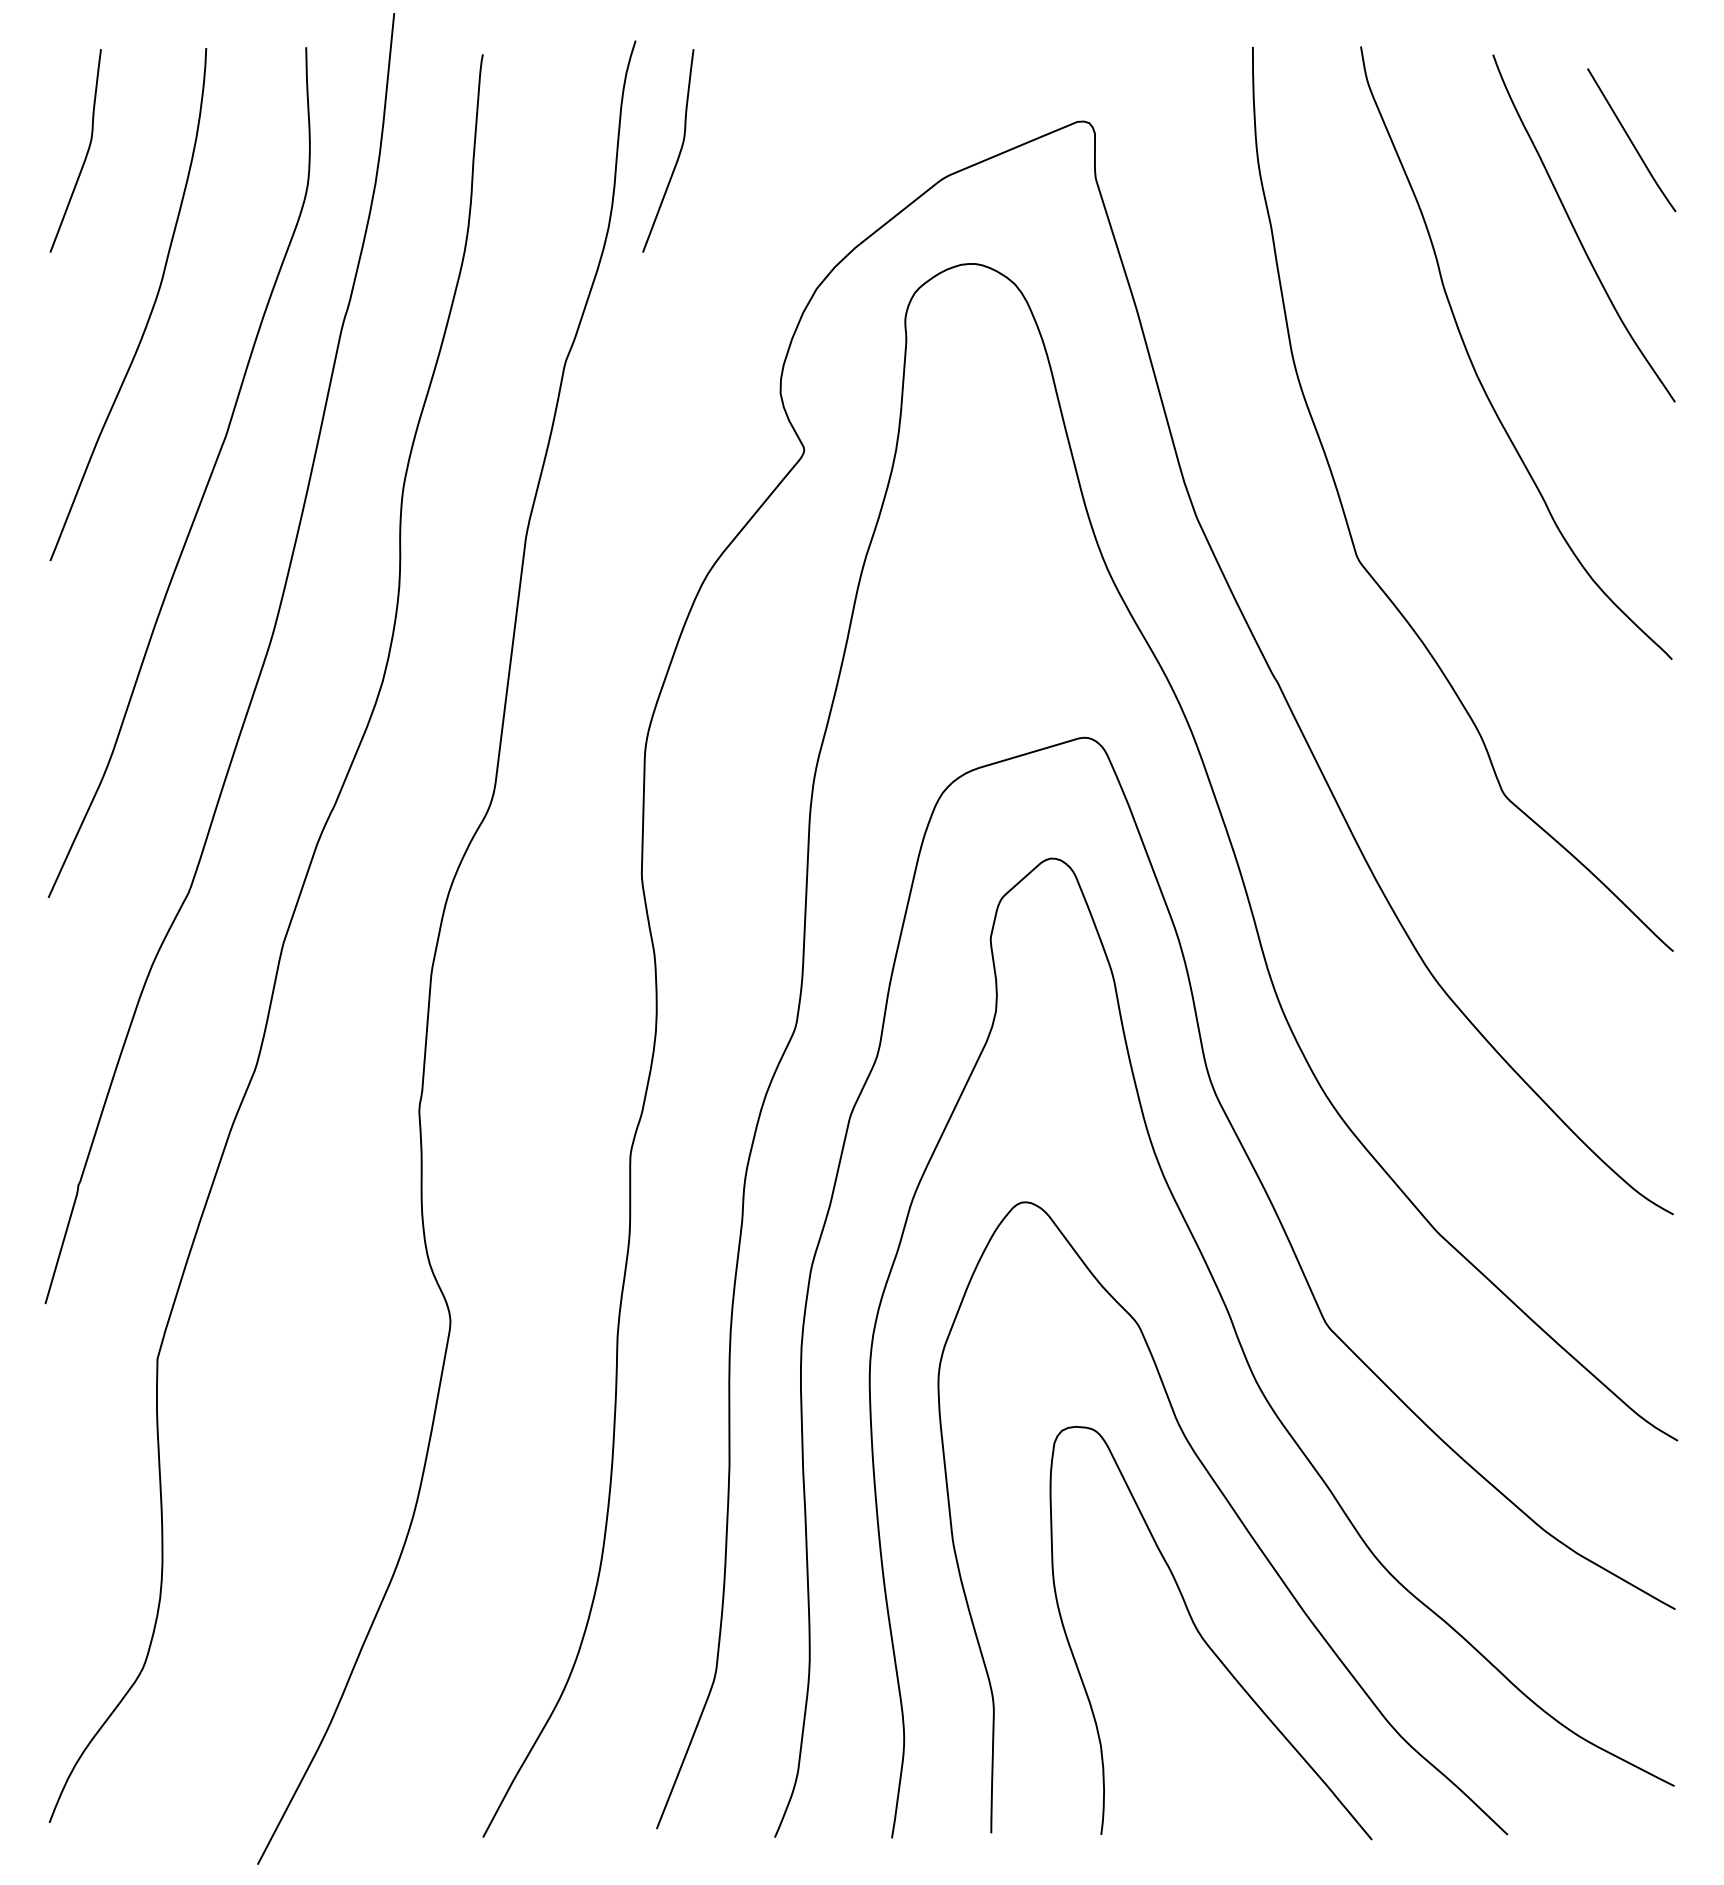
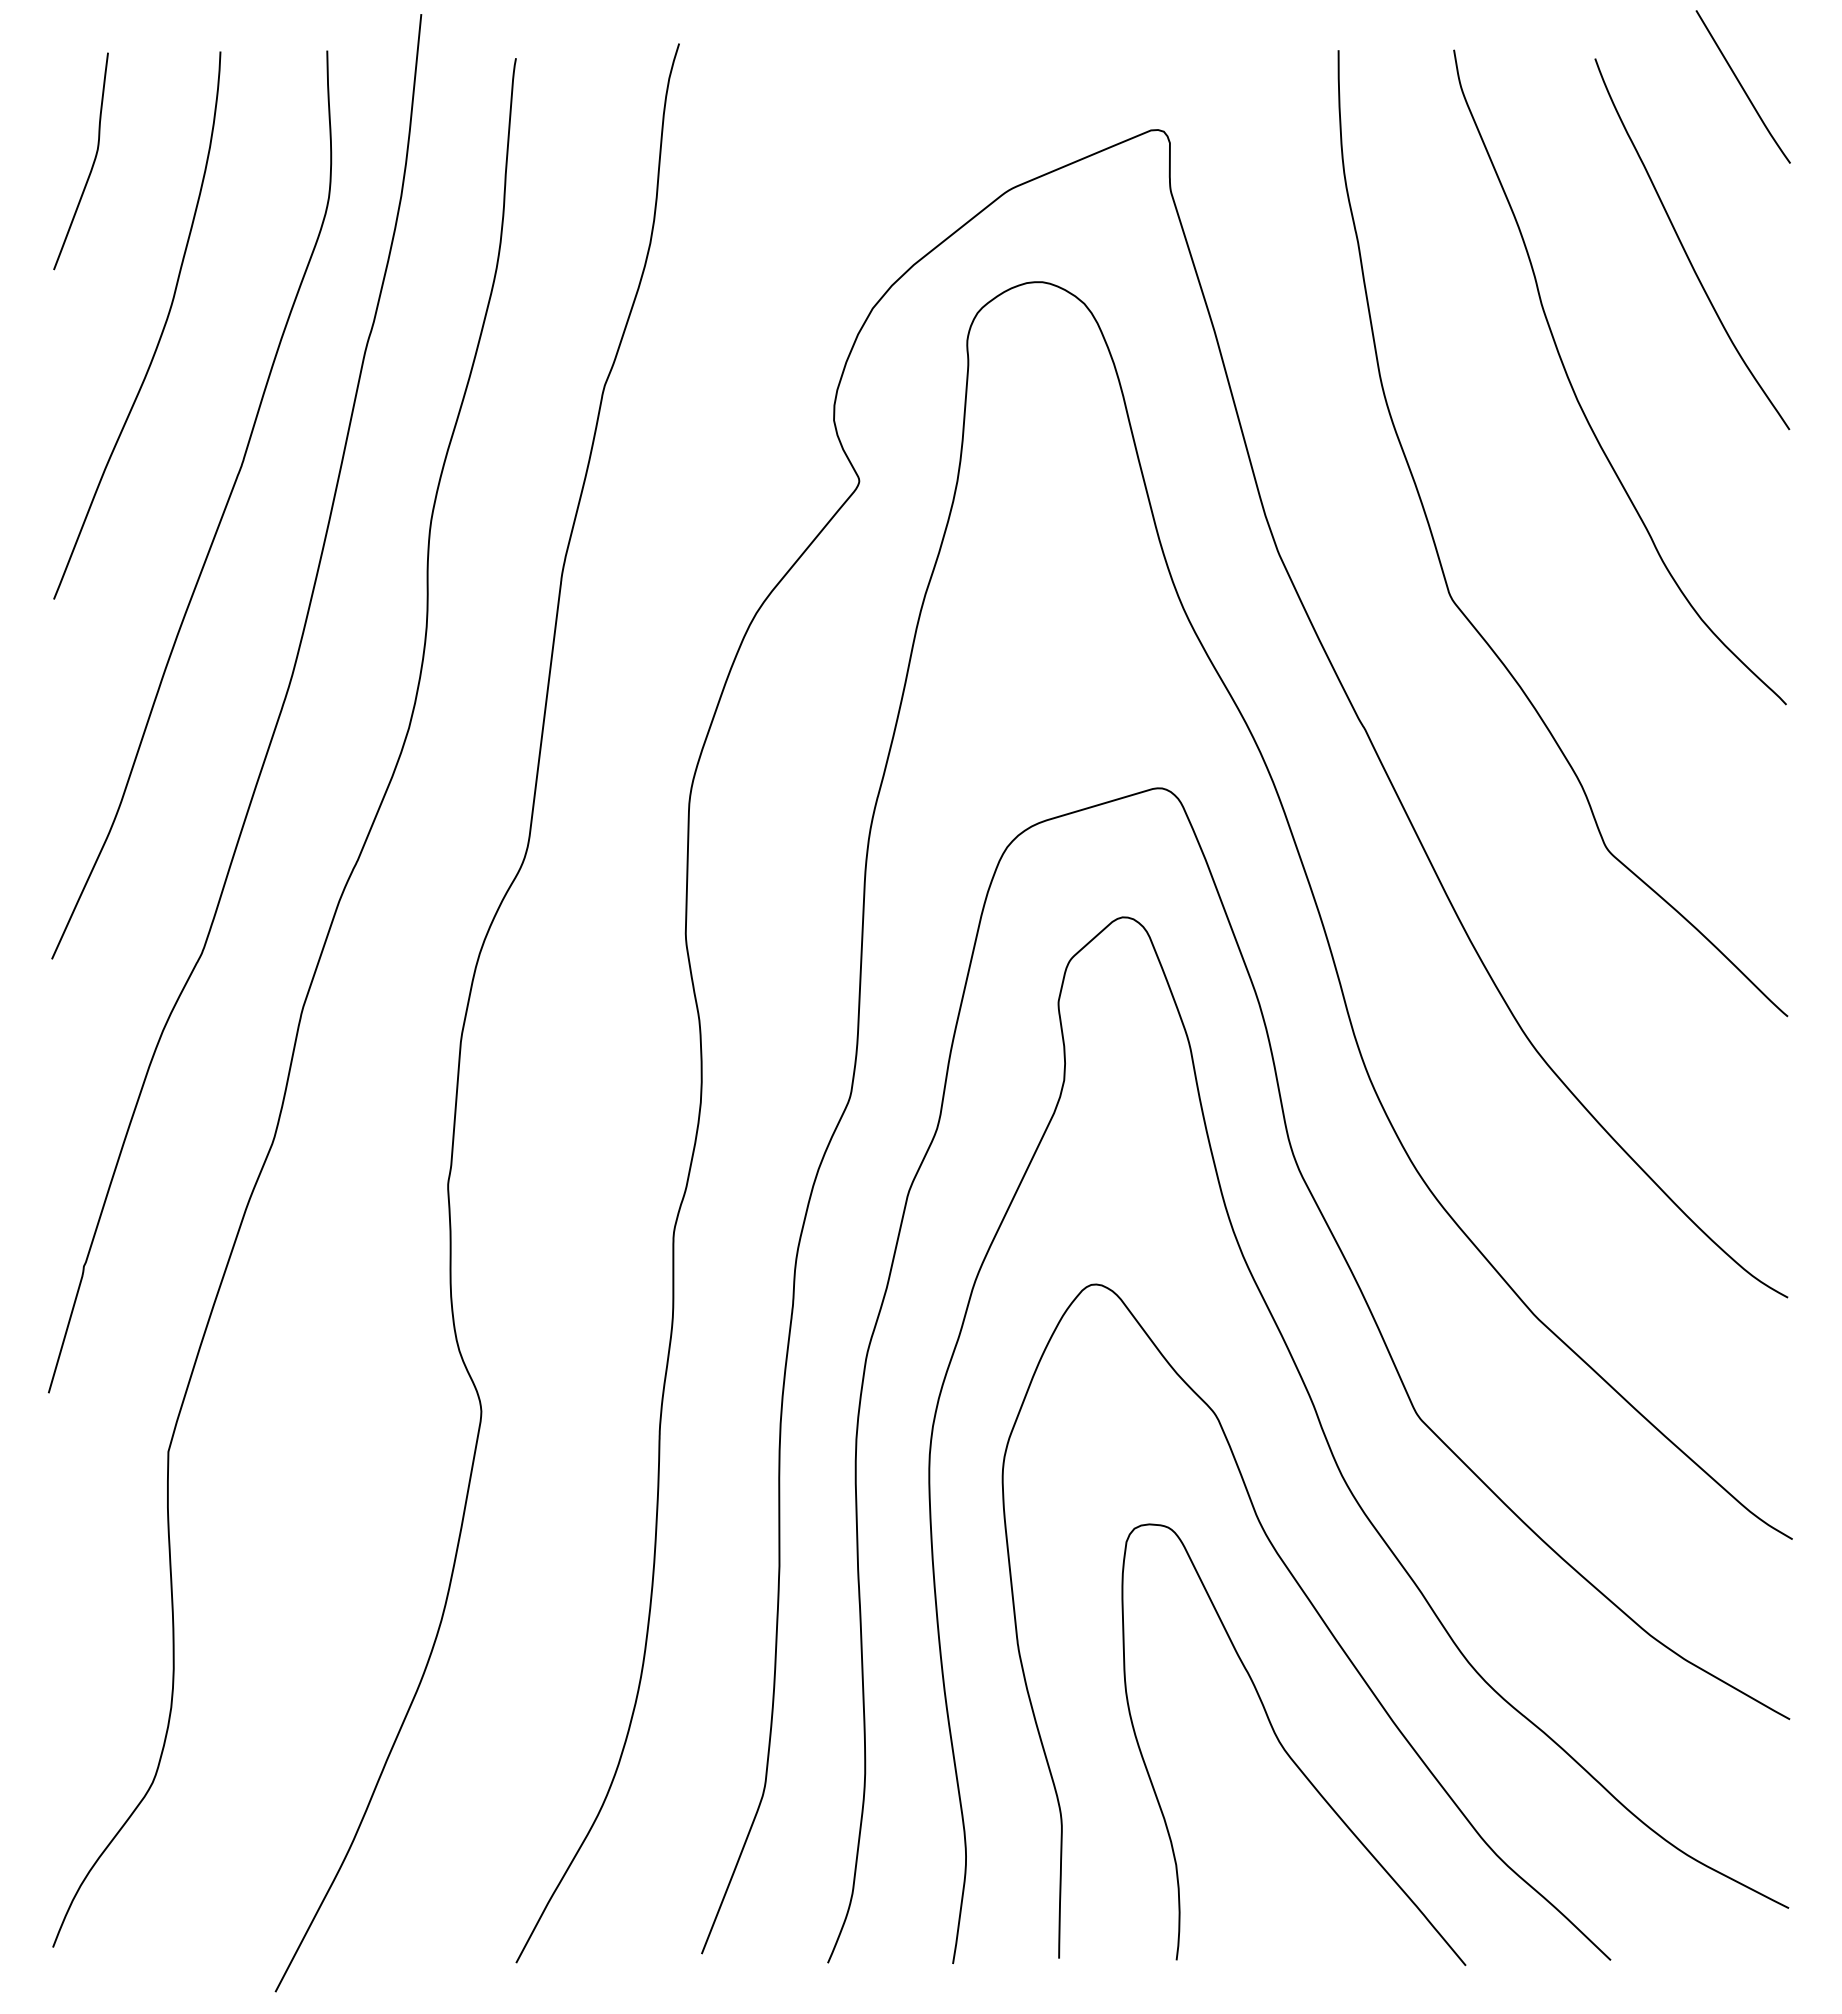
curve: (1631, 139) -> (1742, 86), moved
curve: (678, 155) -> (724, 166), removed

